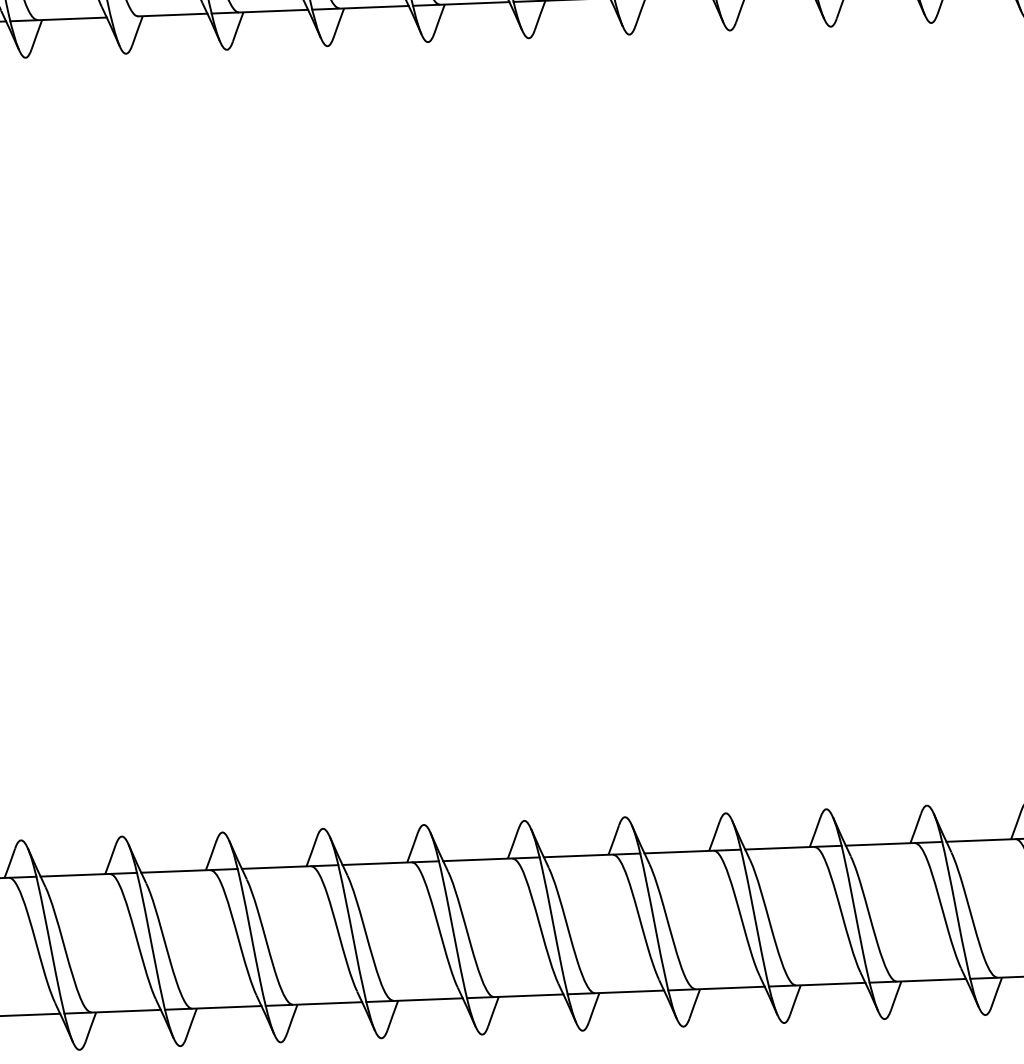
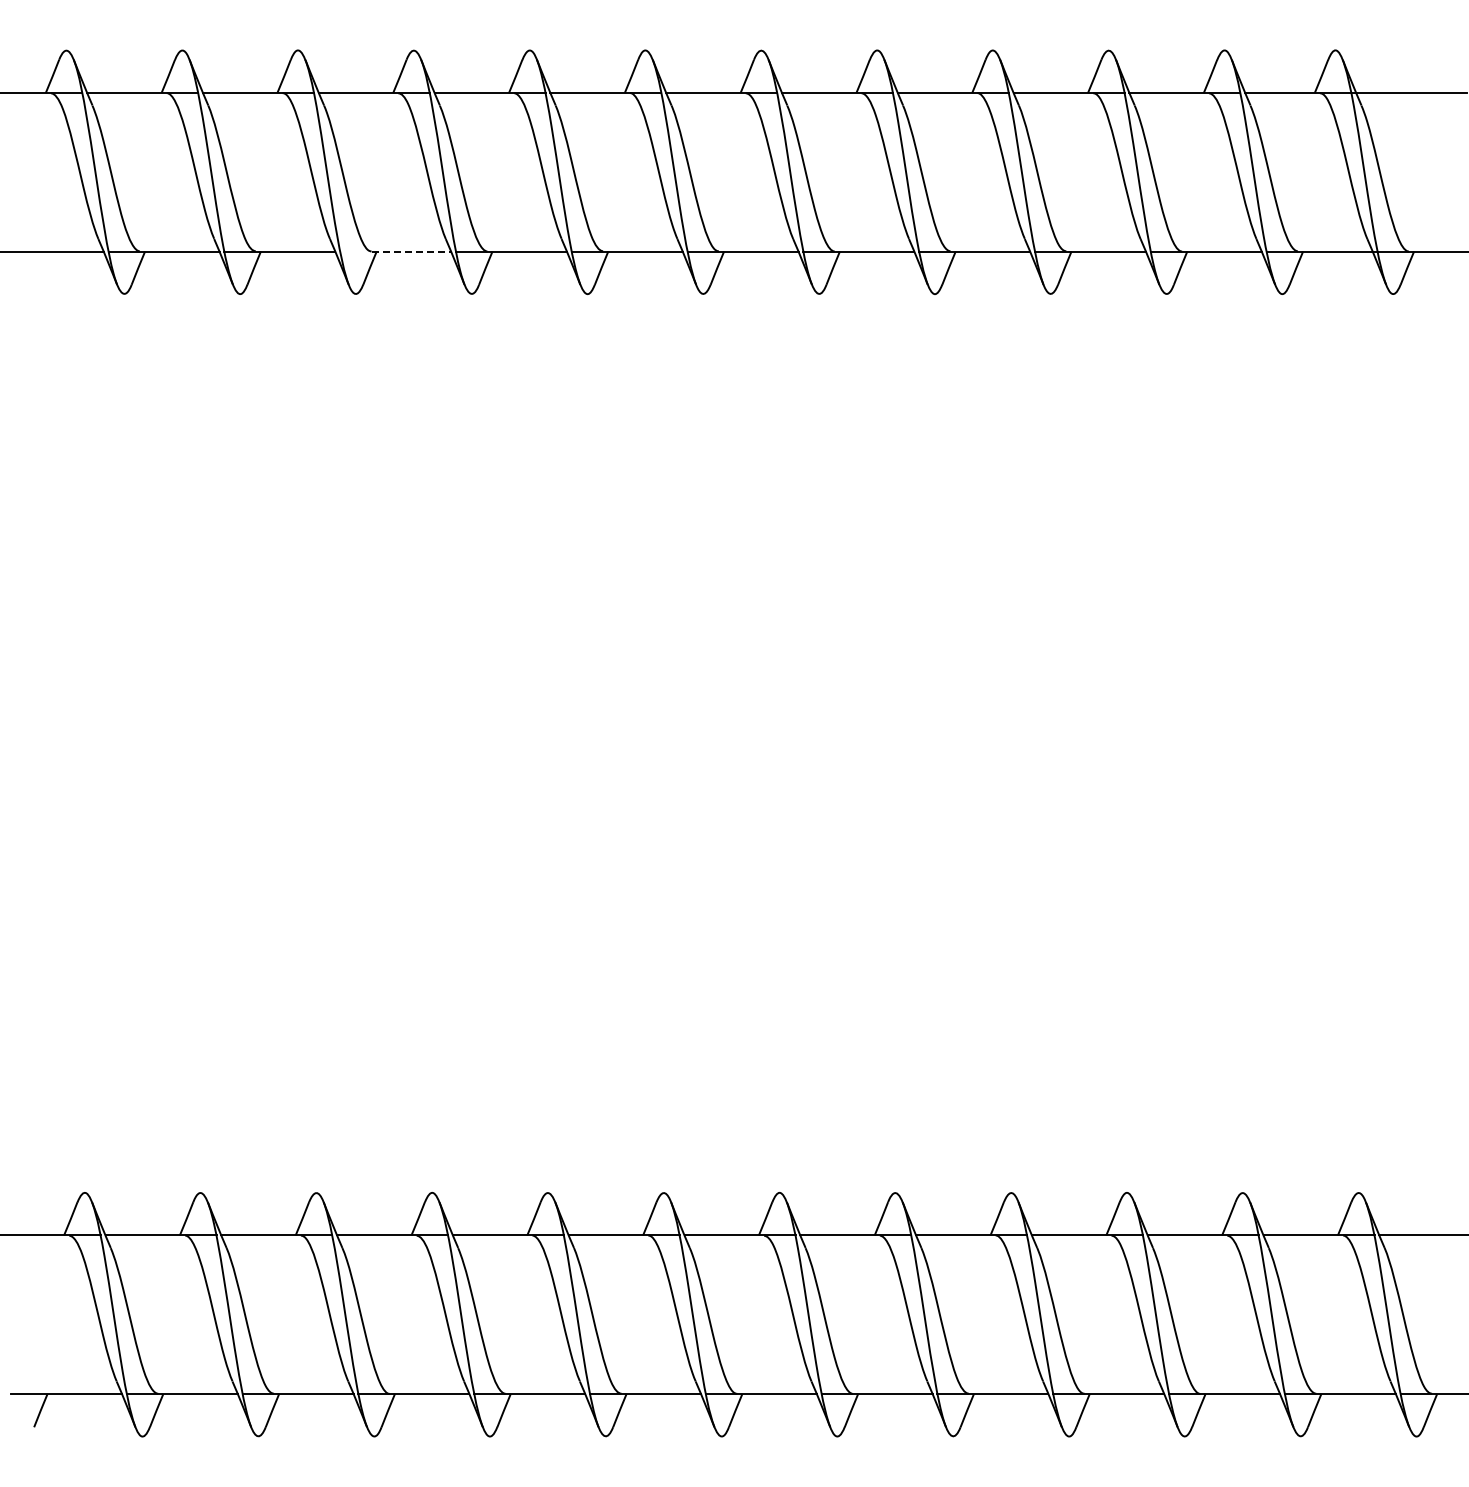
line: (173, 15) -> (411, 251), solid -> dashed

